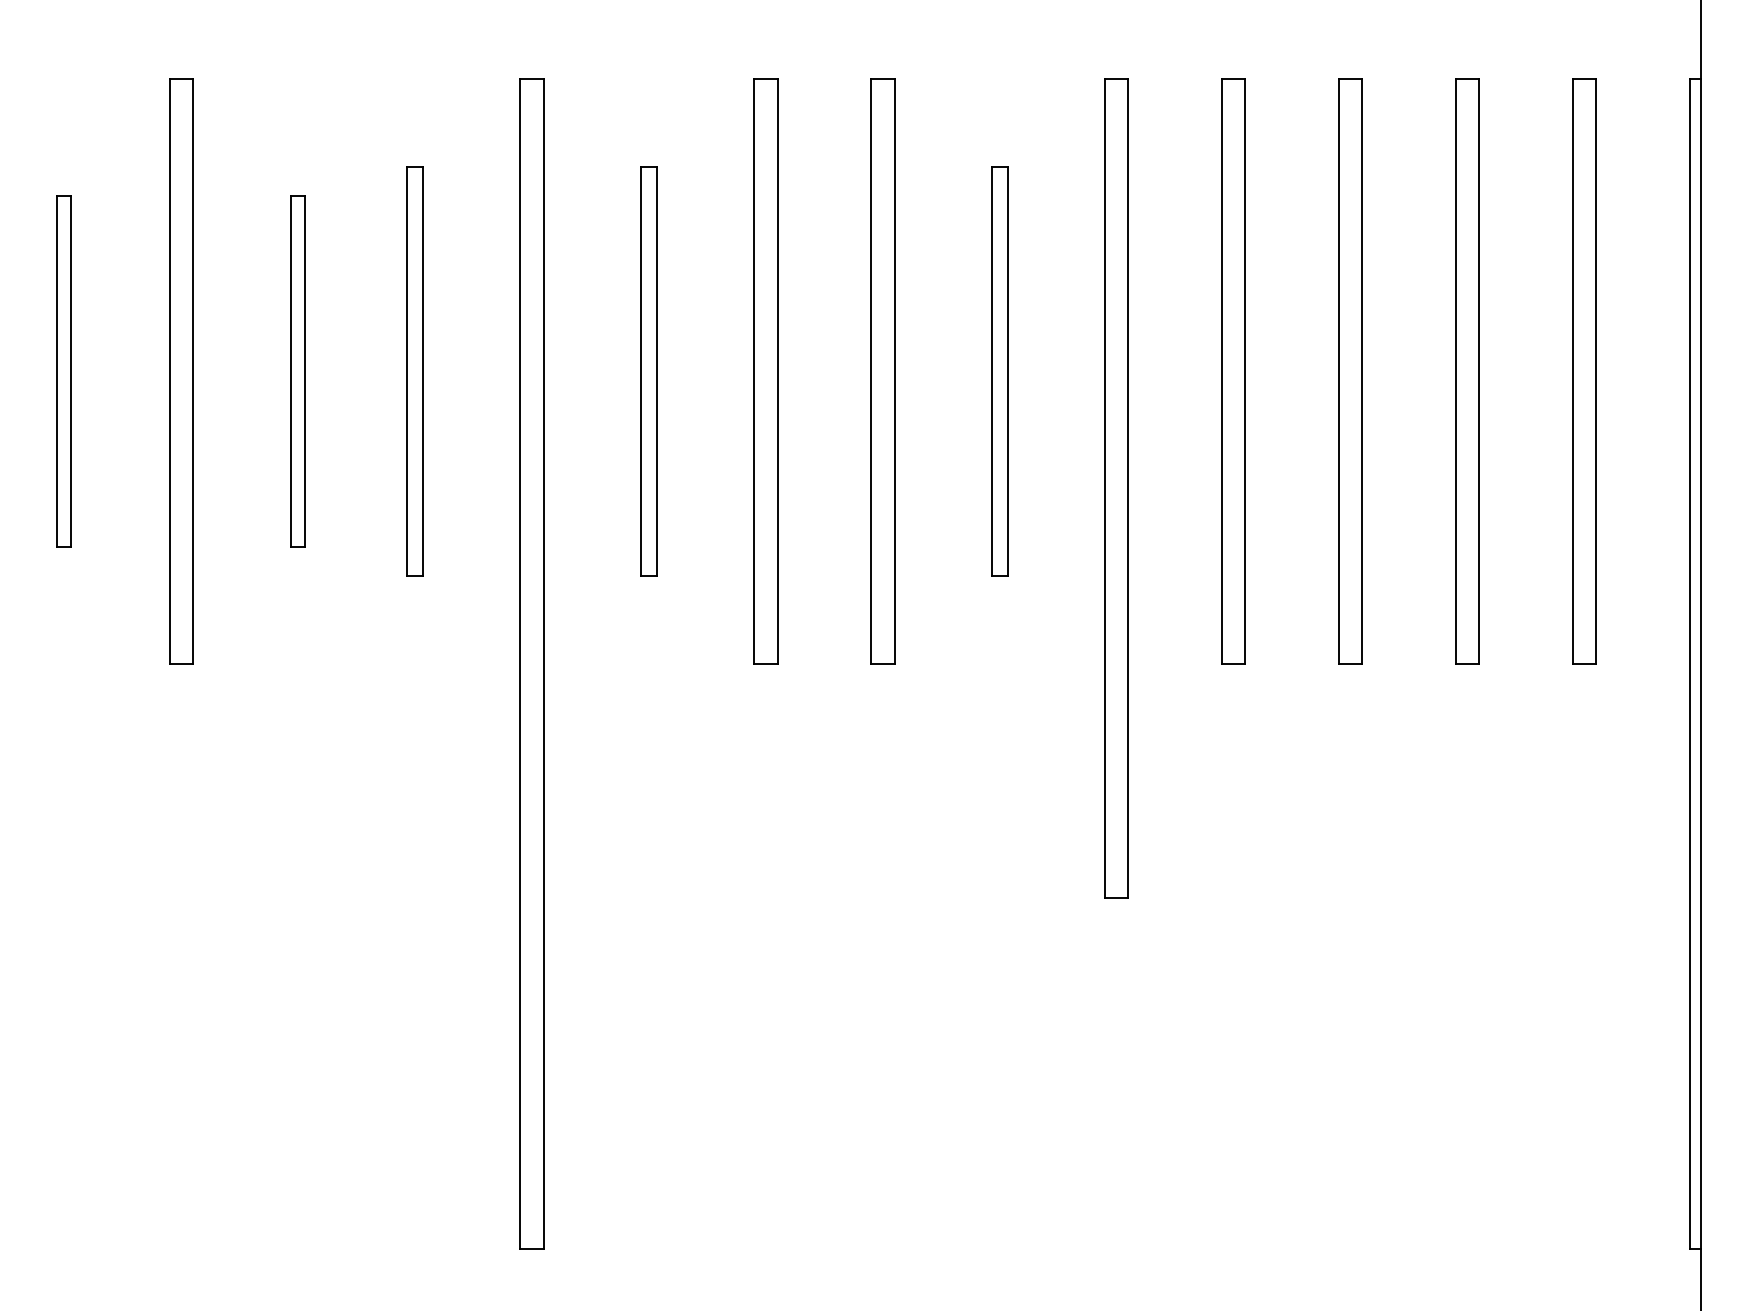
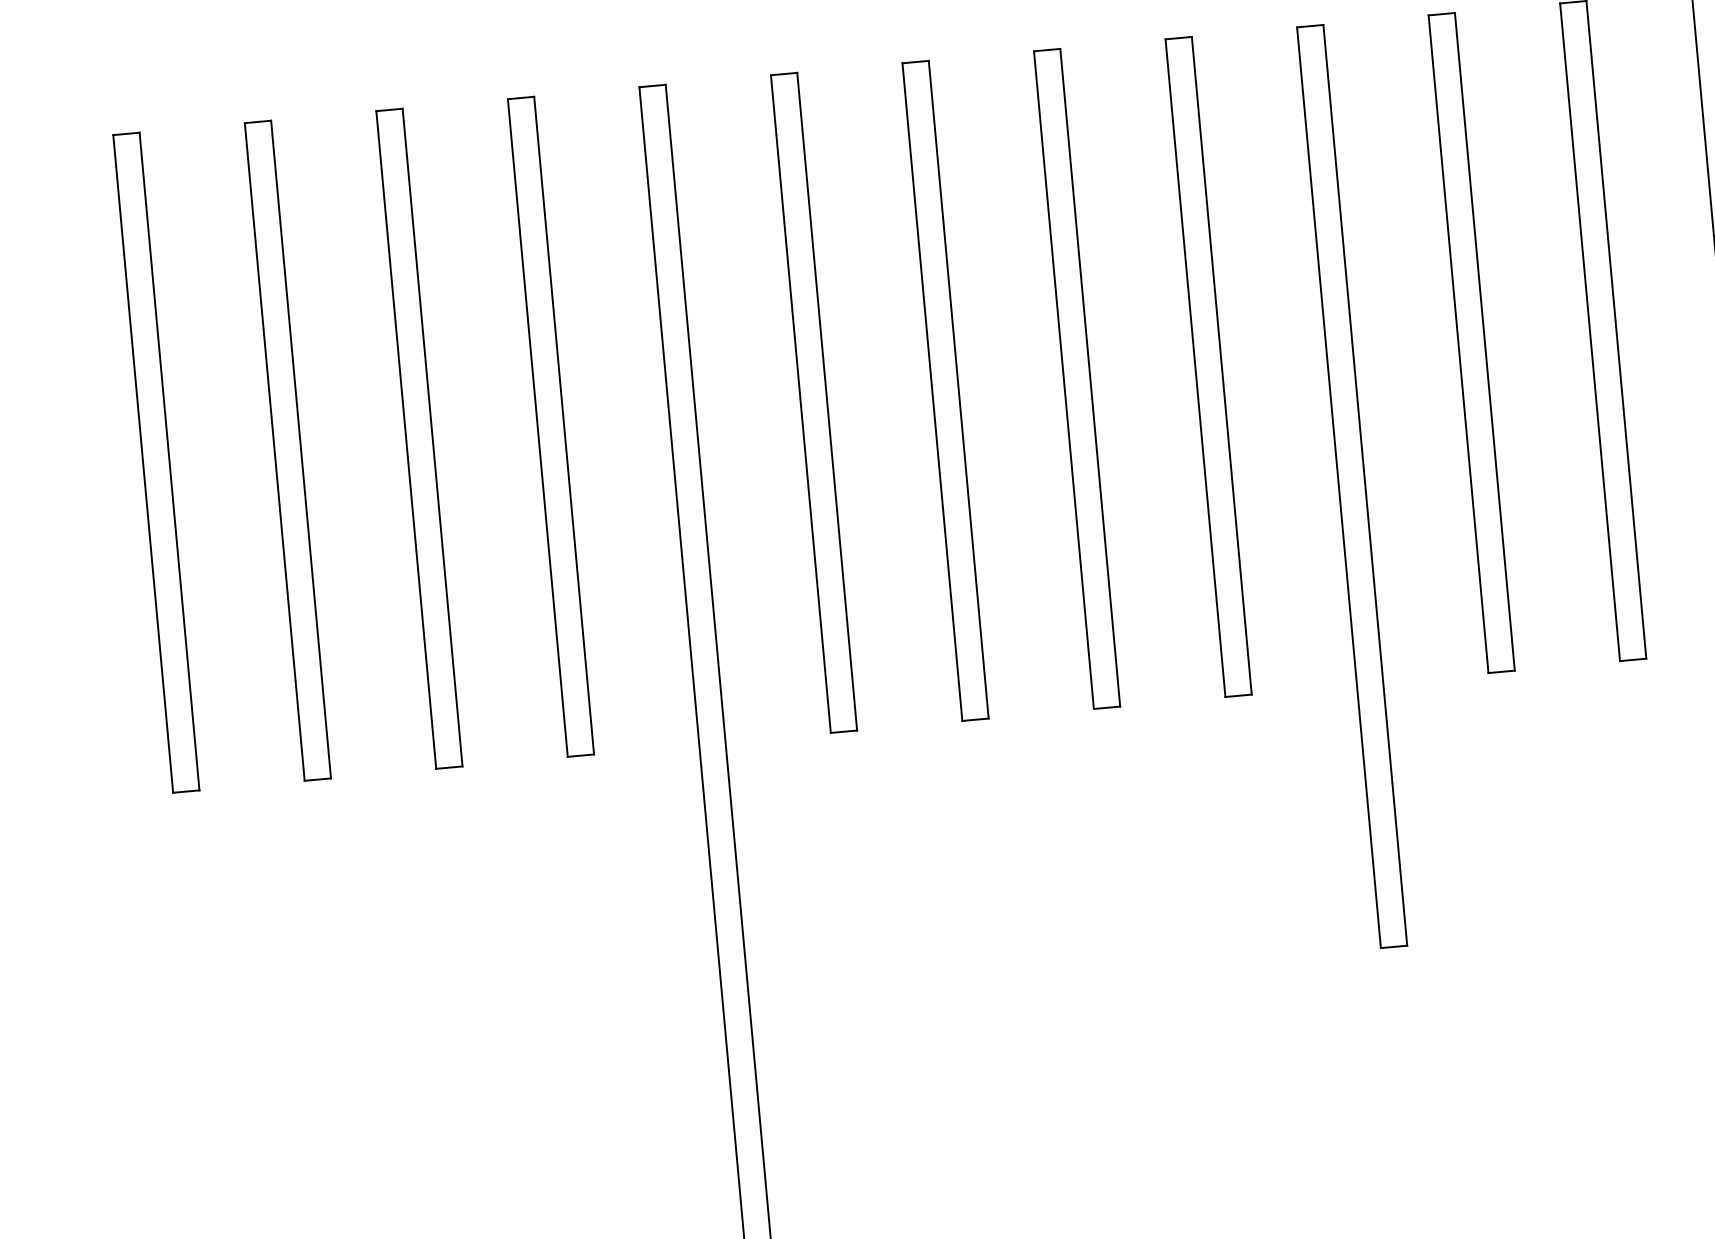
part: (64, 371) -> (156, 462), size x1.67
part: (297, 371) -> (418, 438), size x1.67
part: (414, 371) -> (550, 426), size x1.43
part: (648, 371) -> (813, 402), size x1.43
part: (999, 371) -> (1208, 366), size x1.43

